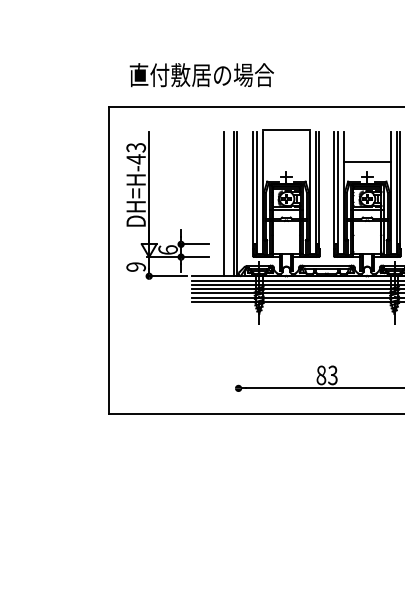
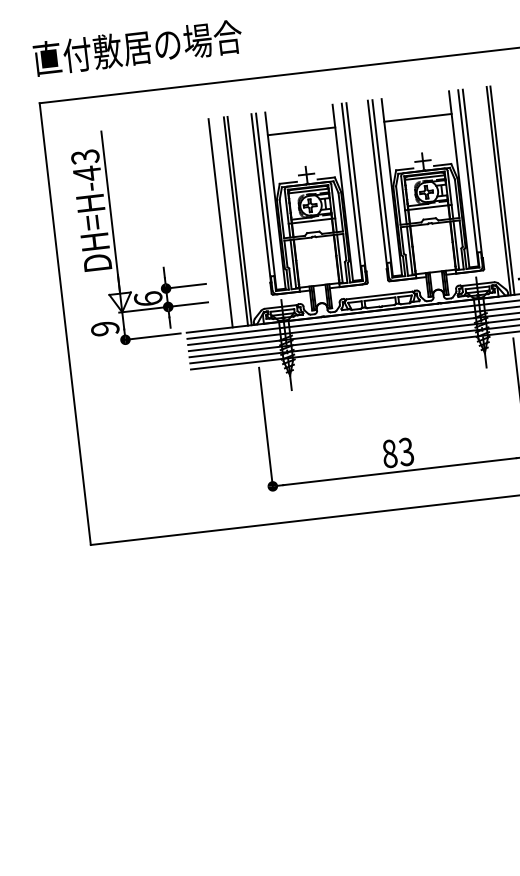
text: (201, 75) -> (137, 48), moved
line: (286, 130) -> (301, 131), moved
line: (366, 162) -> (416, 118), moved
line: (238, 348) -> (266, 428), added

